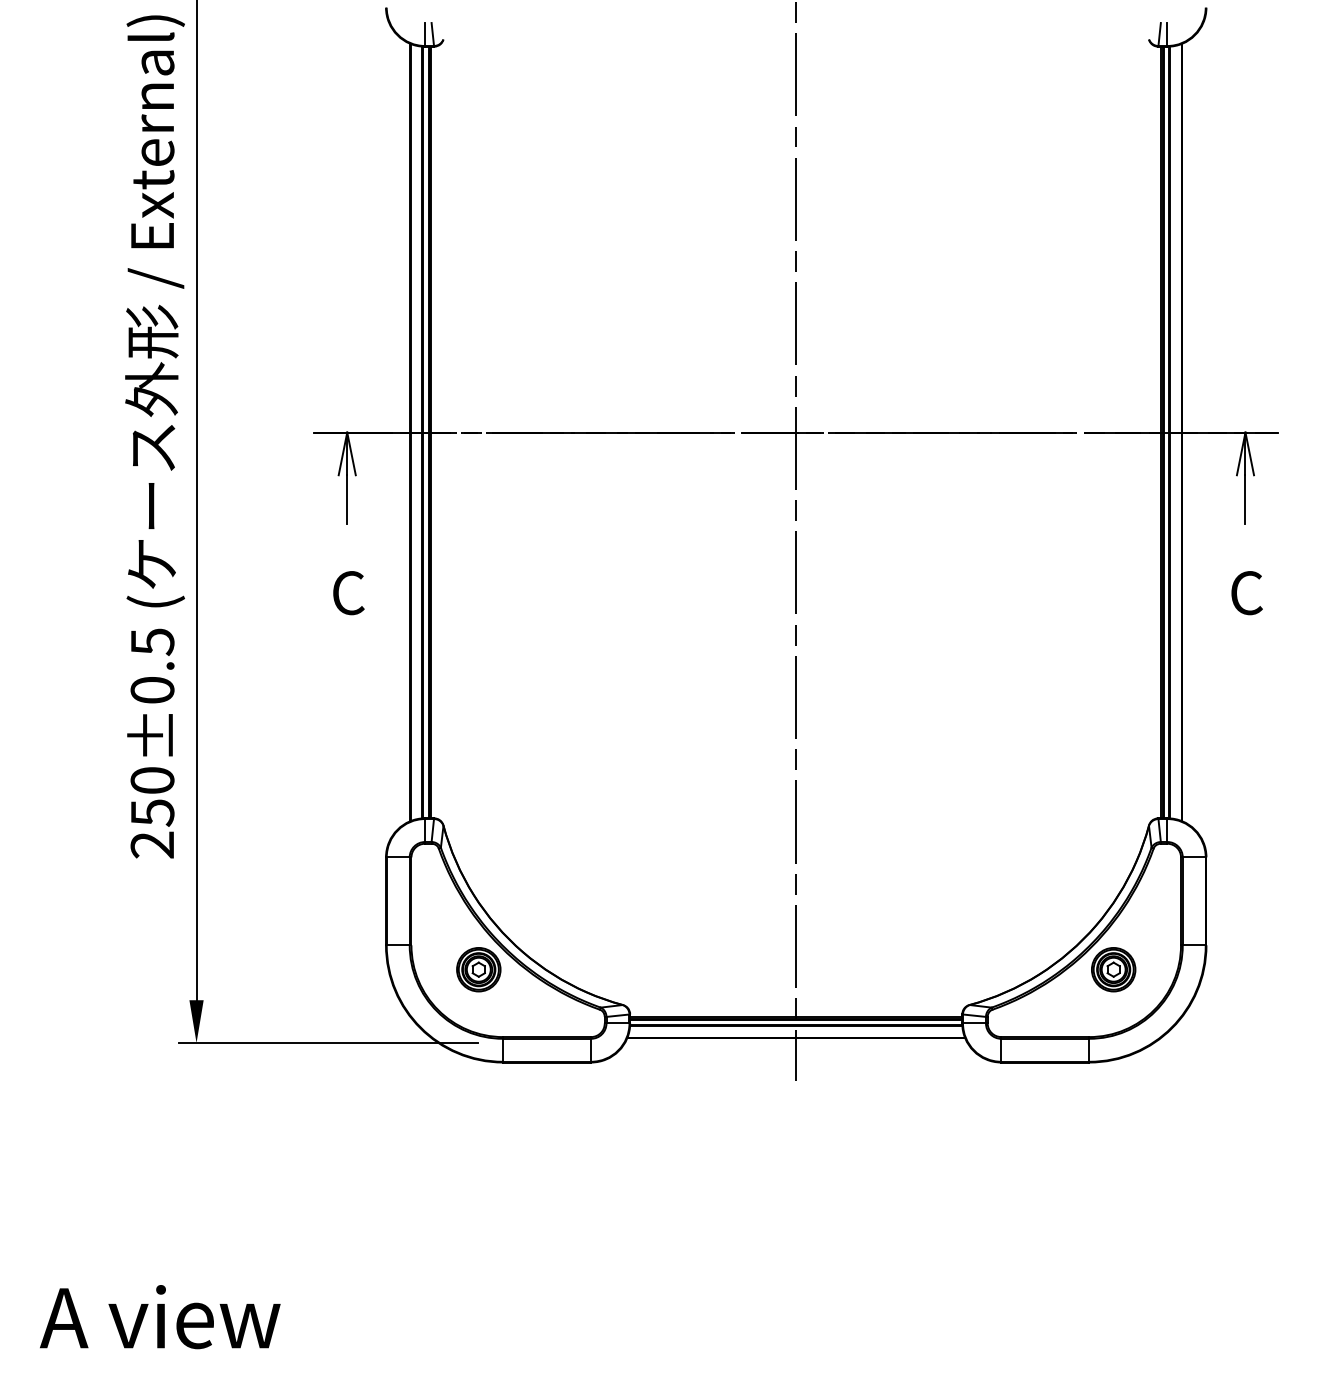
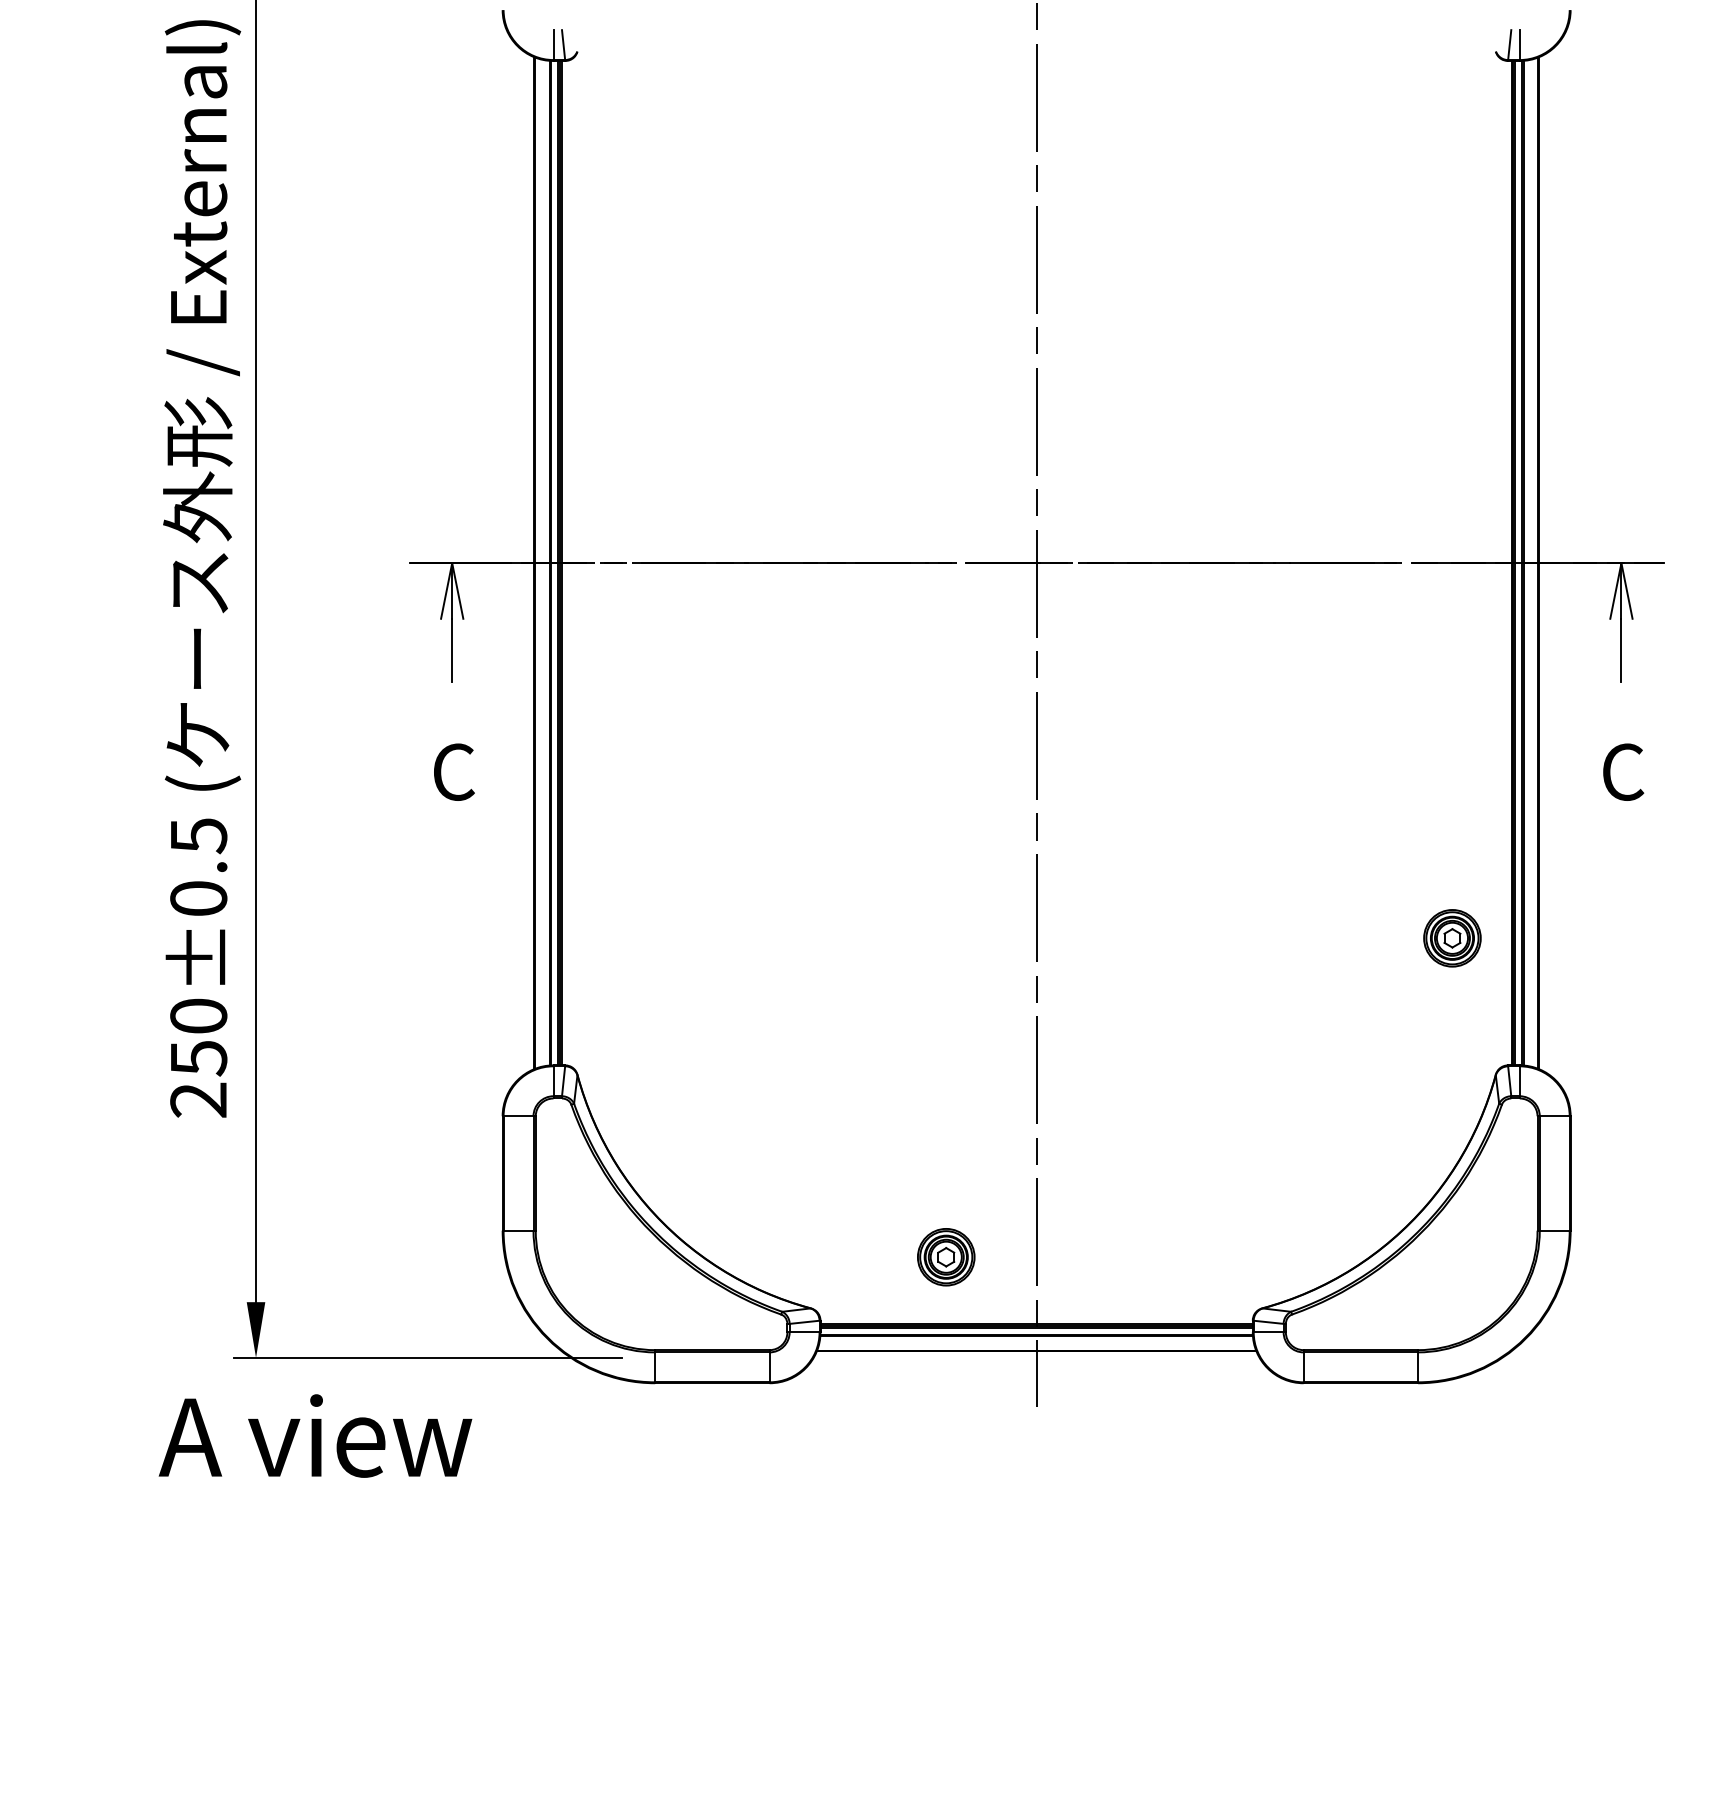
part: (478, 969) -> (945, 1256), moved
part: (1113, 969) -> (1452, 938), moved
text: (160, 1317) -> (315, 1436), moved

